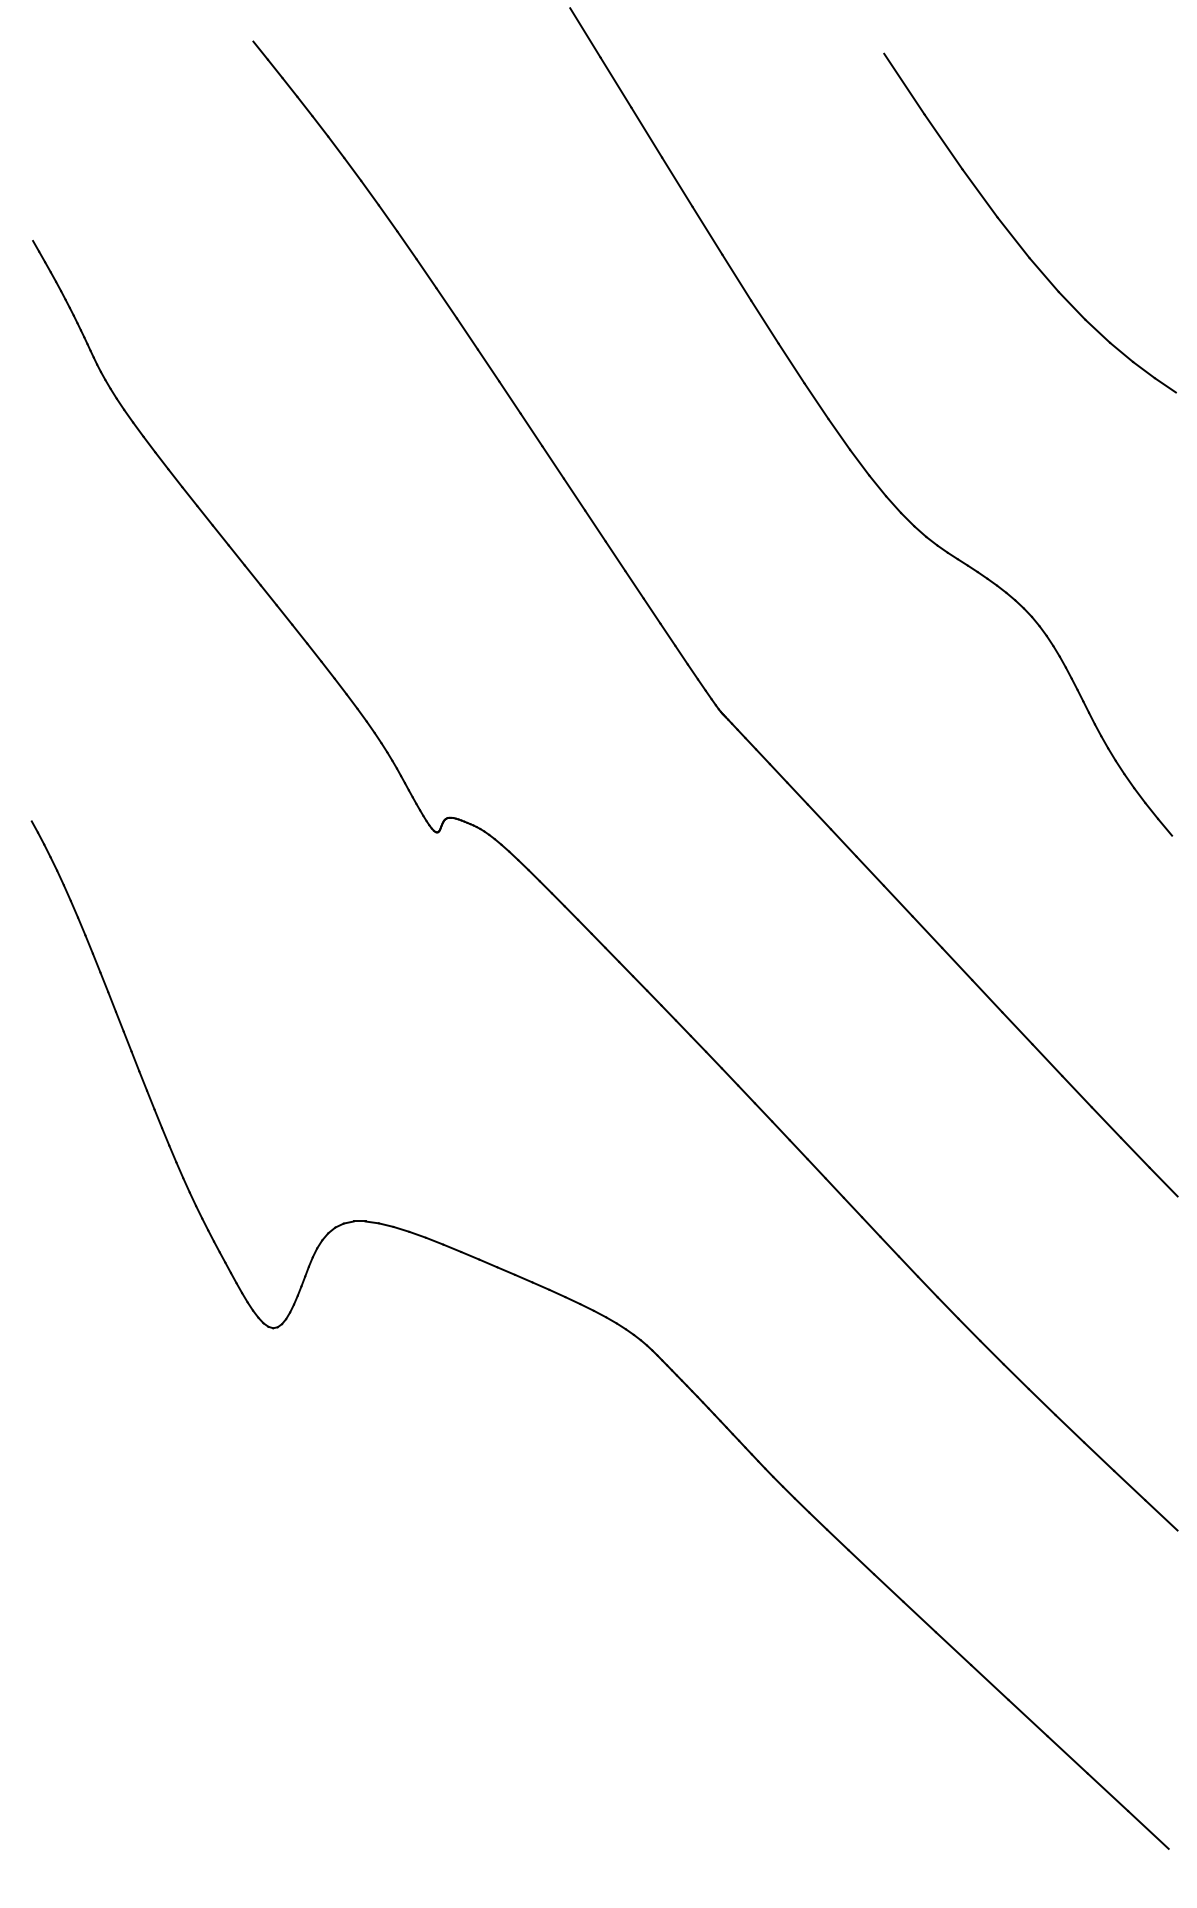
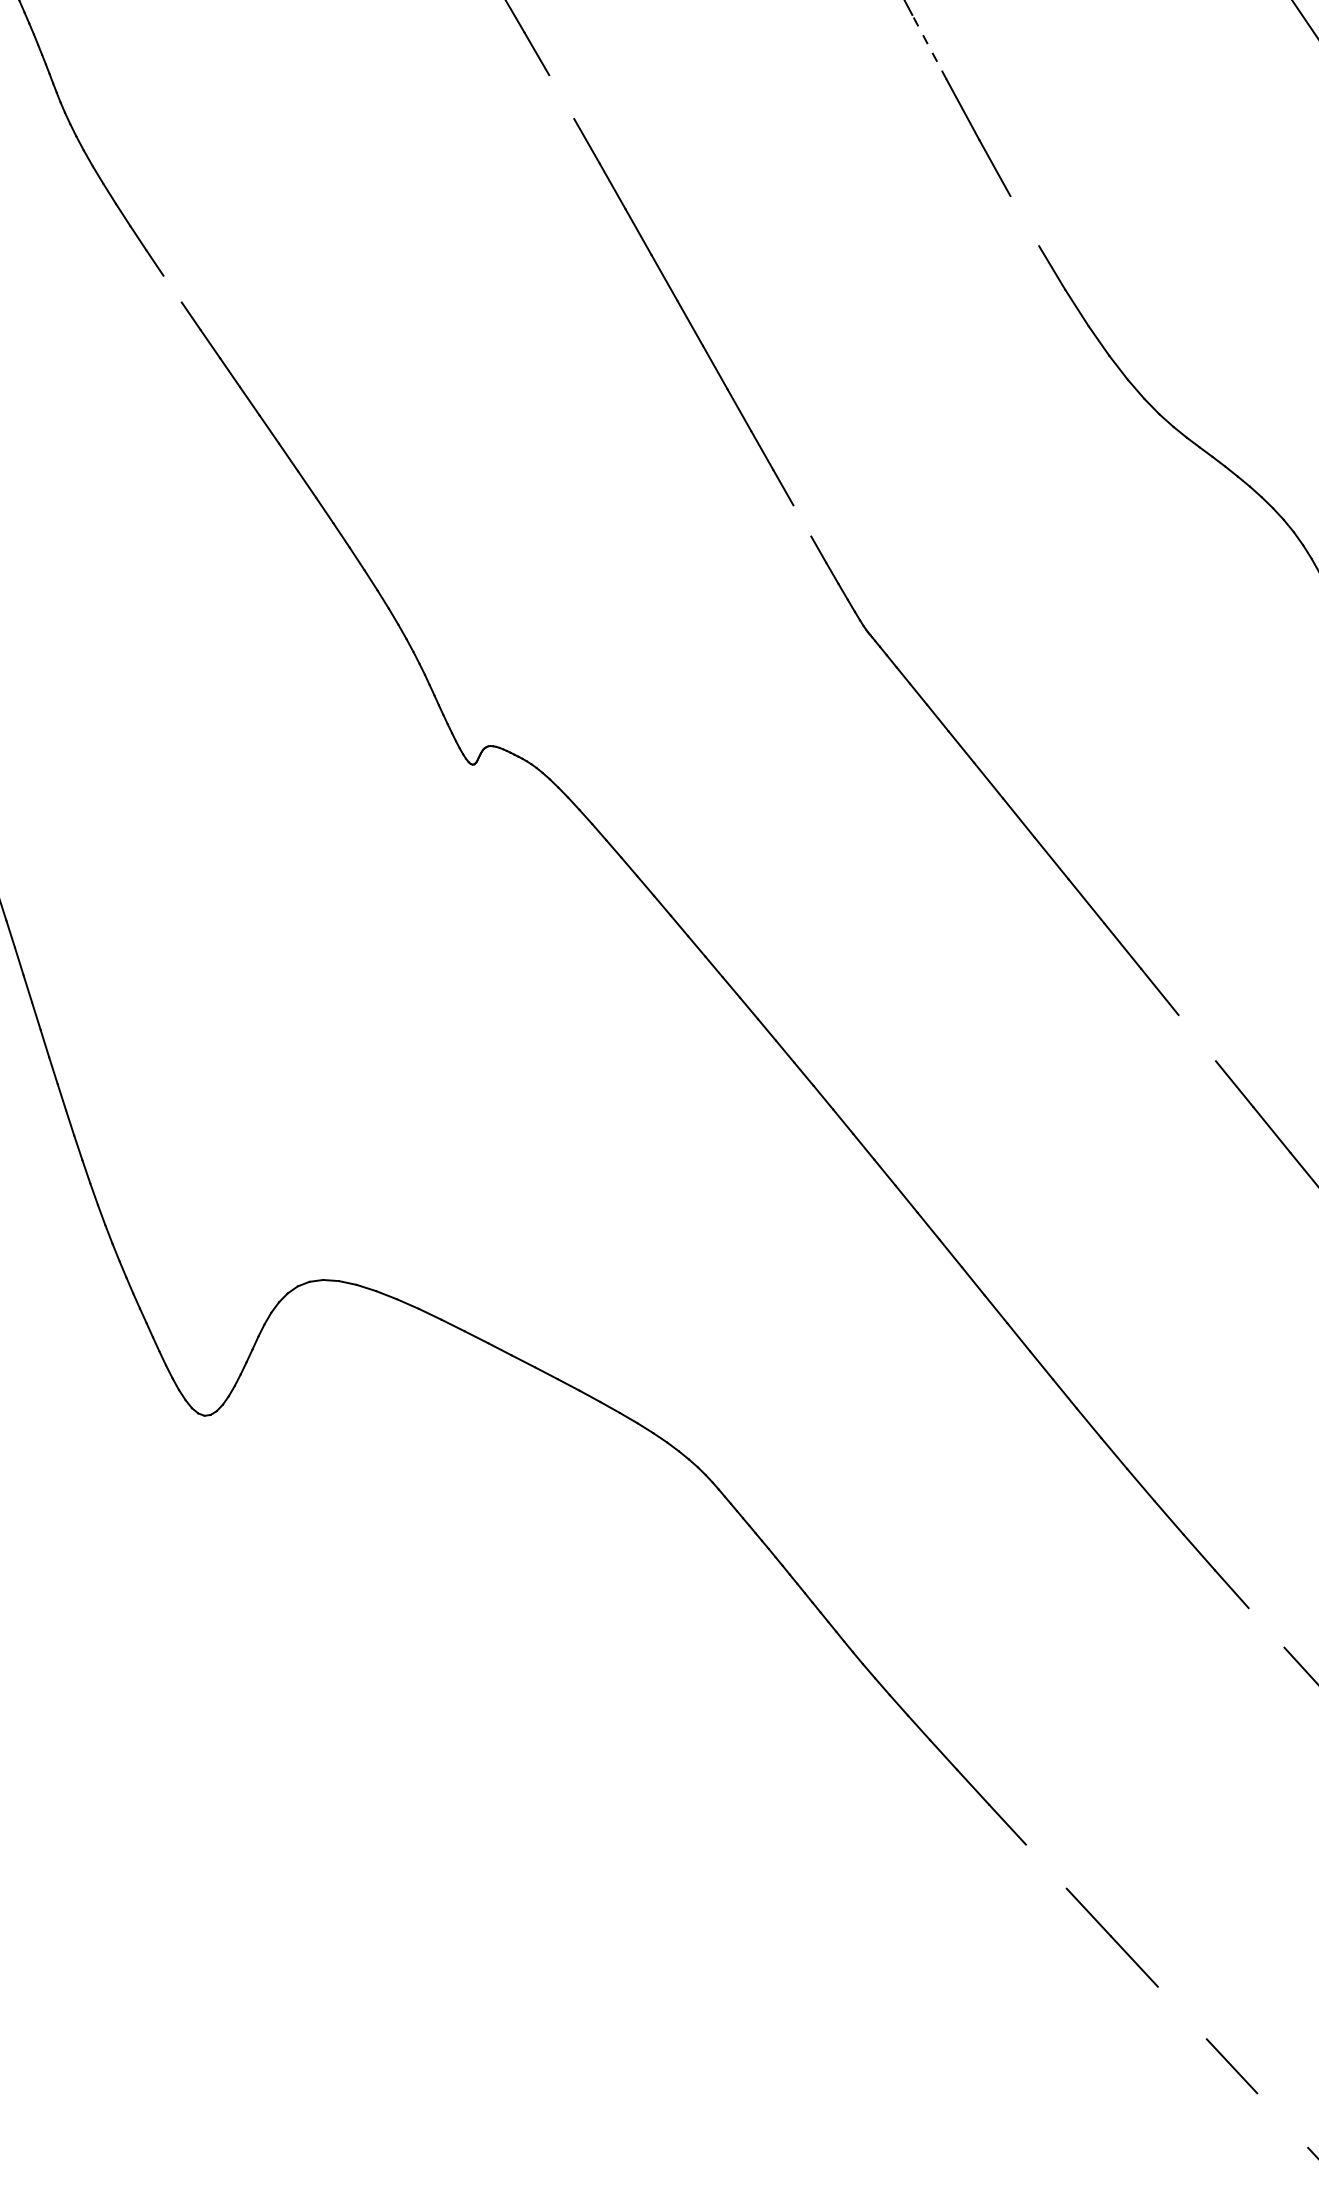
line: (736, 277) -> (929, 46), solid -> dashed
line: (467, 333) -> (561, 96), removed
line: (816, 401) -> (1024, 221), removed
line: (189, 496) -> (172, 288), removed
line: (667, 634) -> (801, 520), removed
line: (987, 996) -> (1197, 1038), removed
line: (1069, 1428) -> (1266, 1627), removed
line: (919, 1616) -> (1046, 1865), removed
line: (1027, 1717) -> (1181, 2012), removed
line: (1107, 1792) -> (1282, 2120), removed

